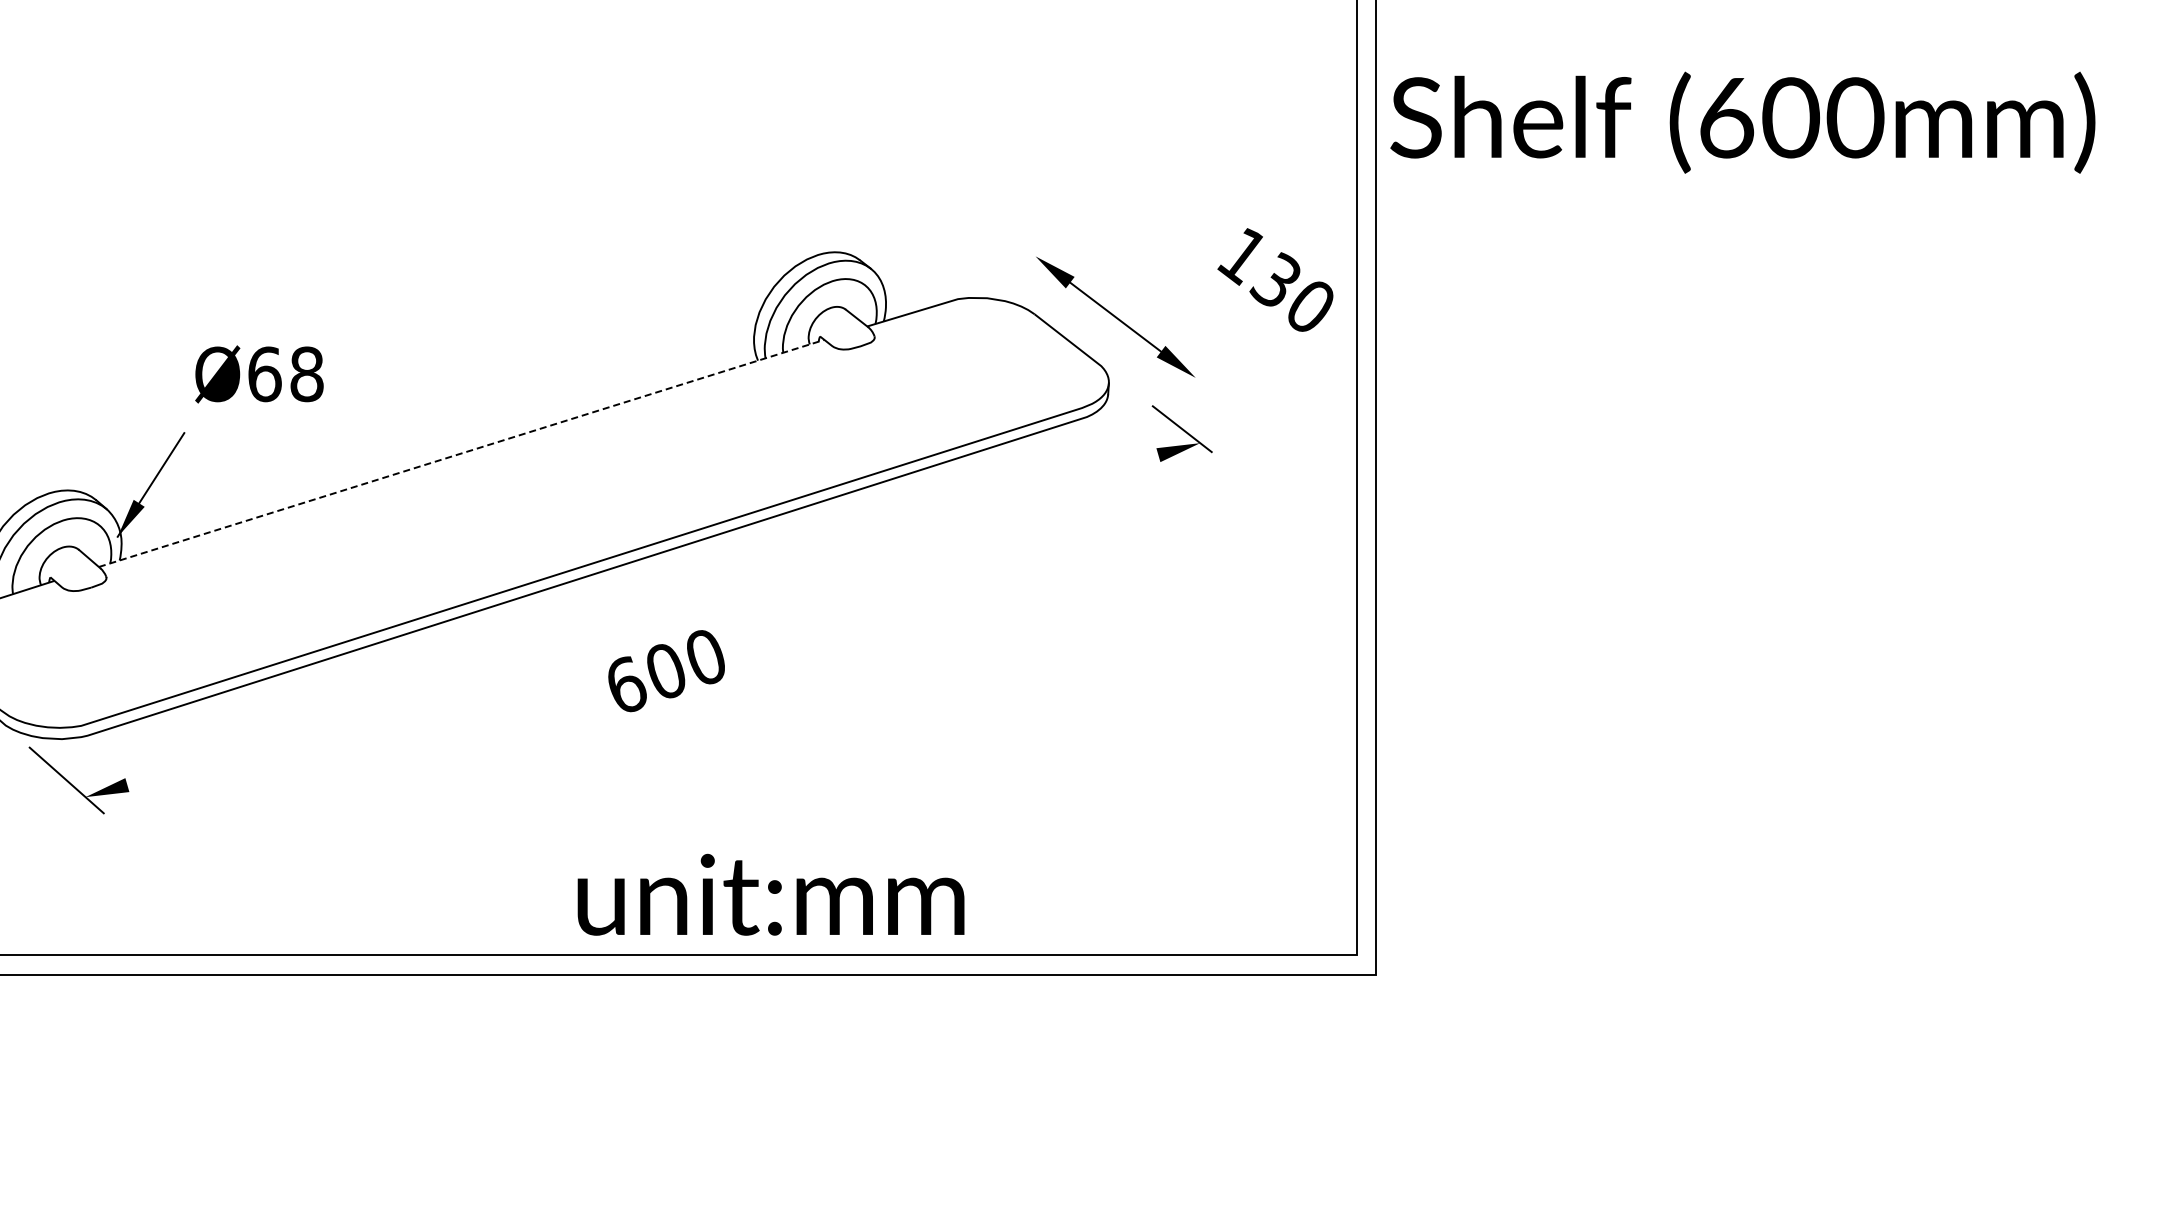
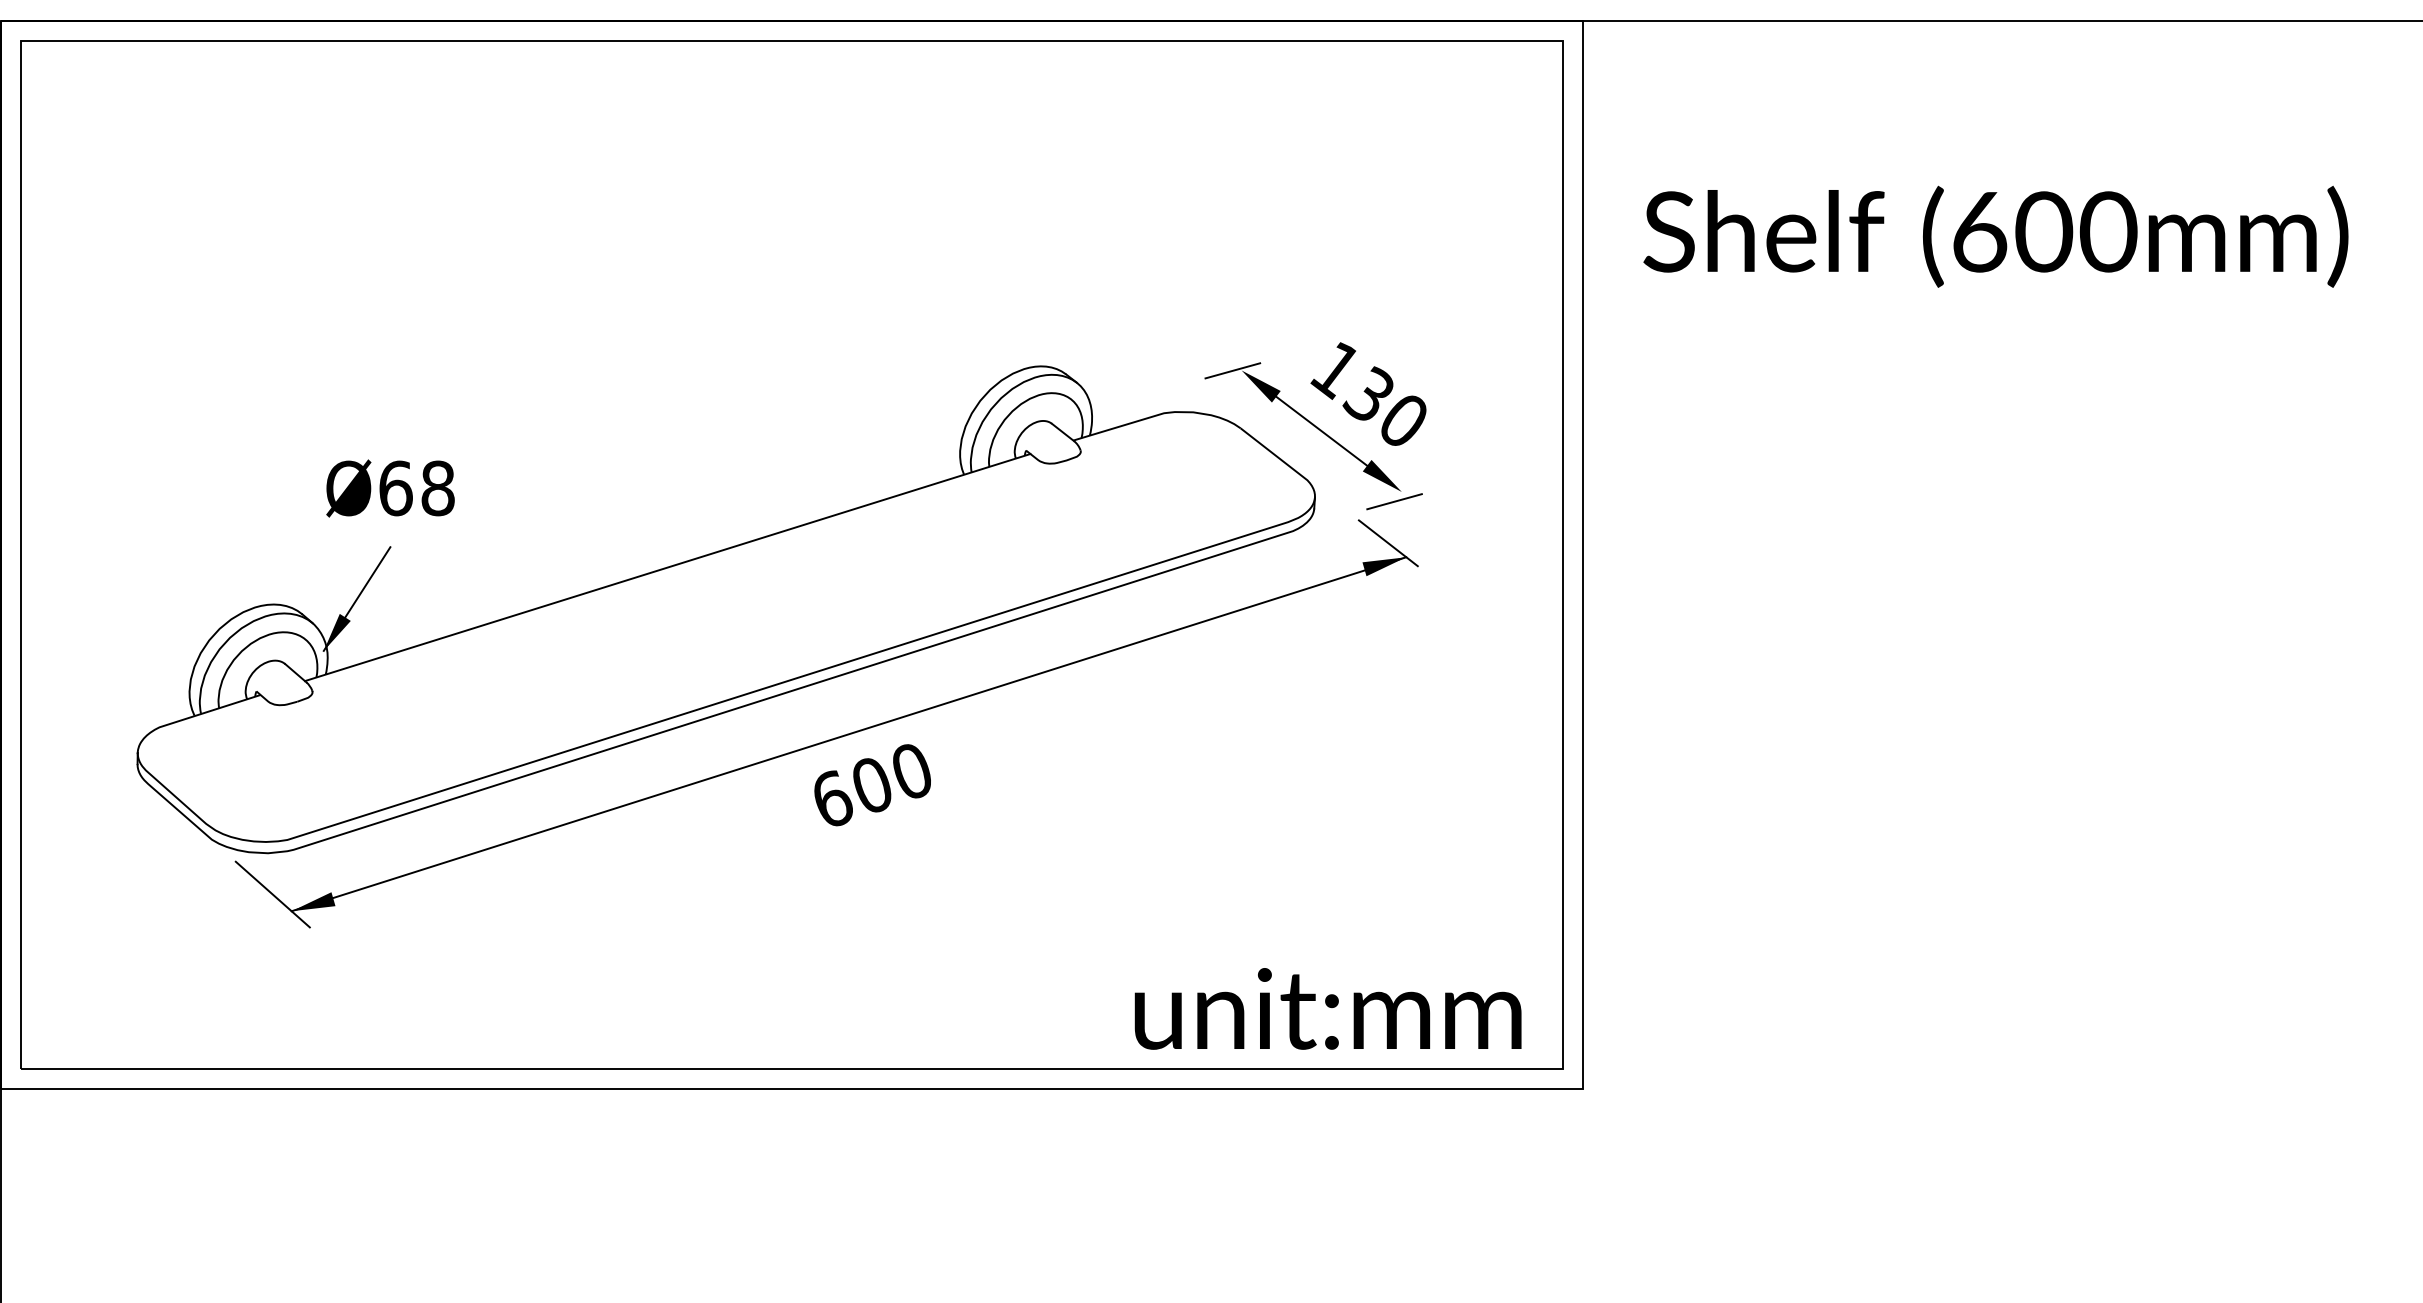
text: (1742, 122) -> (1995, 236), moved
line: (1026, 256) -> (1232, 370), added
text: (1275, 279) -> (1368, 393), moved
text: (259, 374) -> (390, 488), moved
line: (1188, 387) -> (1394, 501), added
line: (462, 453) -> (668, 567), dashed -> solid
line: (642, 620) -> (848, 734), added
text: (770, 894) -> (1327, 1008), moved

